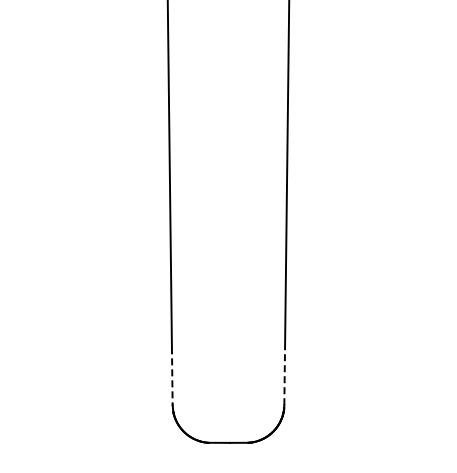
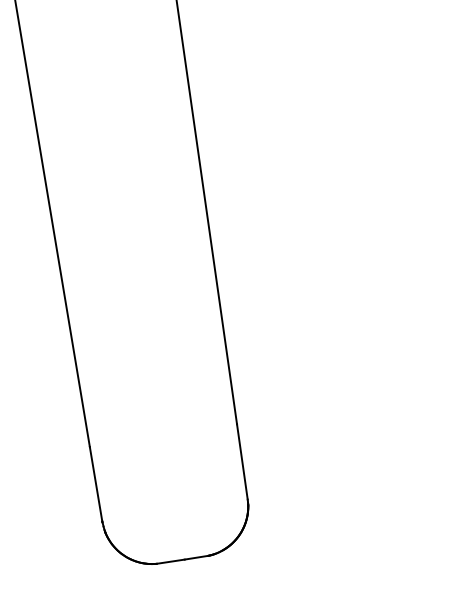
line: (172, 376) -> (96, 484), dashed -> solid
line: (284, 376) -> (242, 462), dashed -> solid

